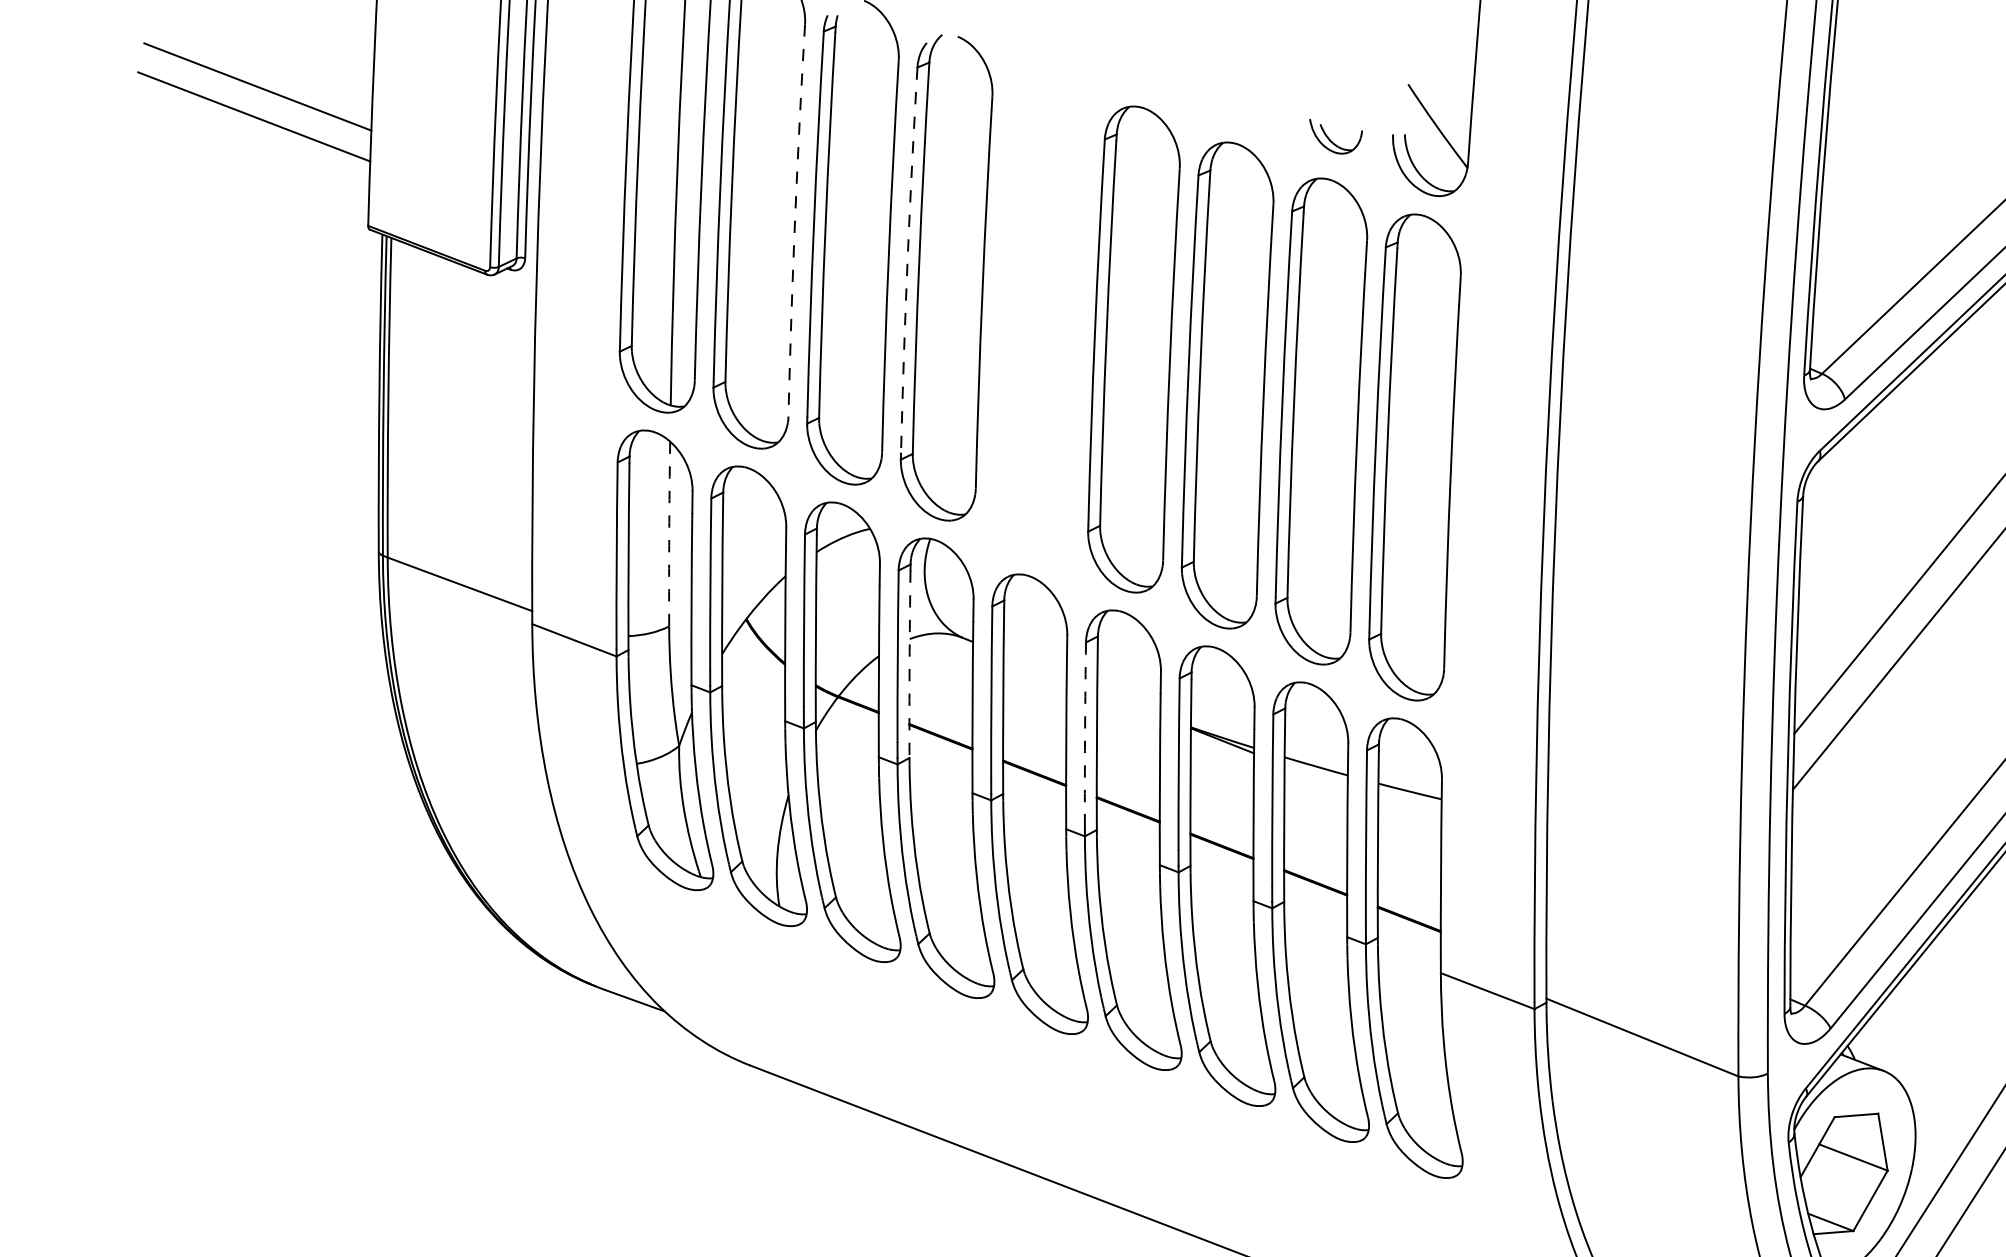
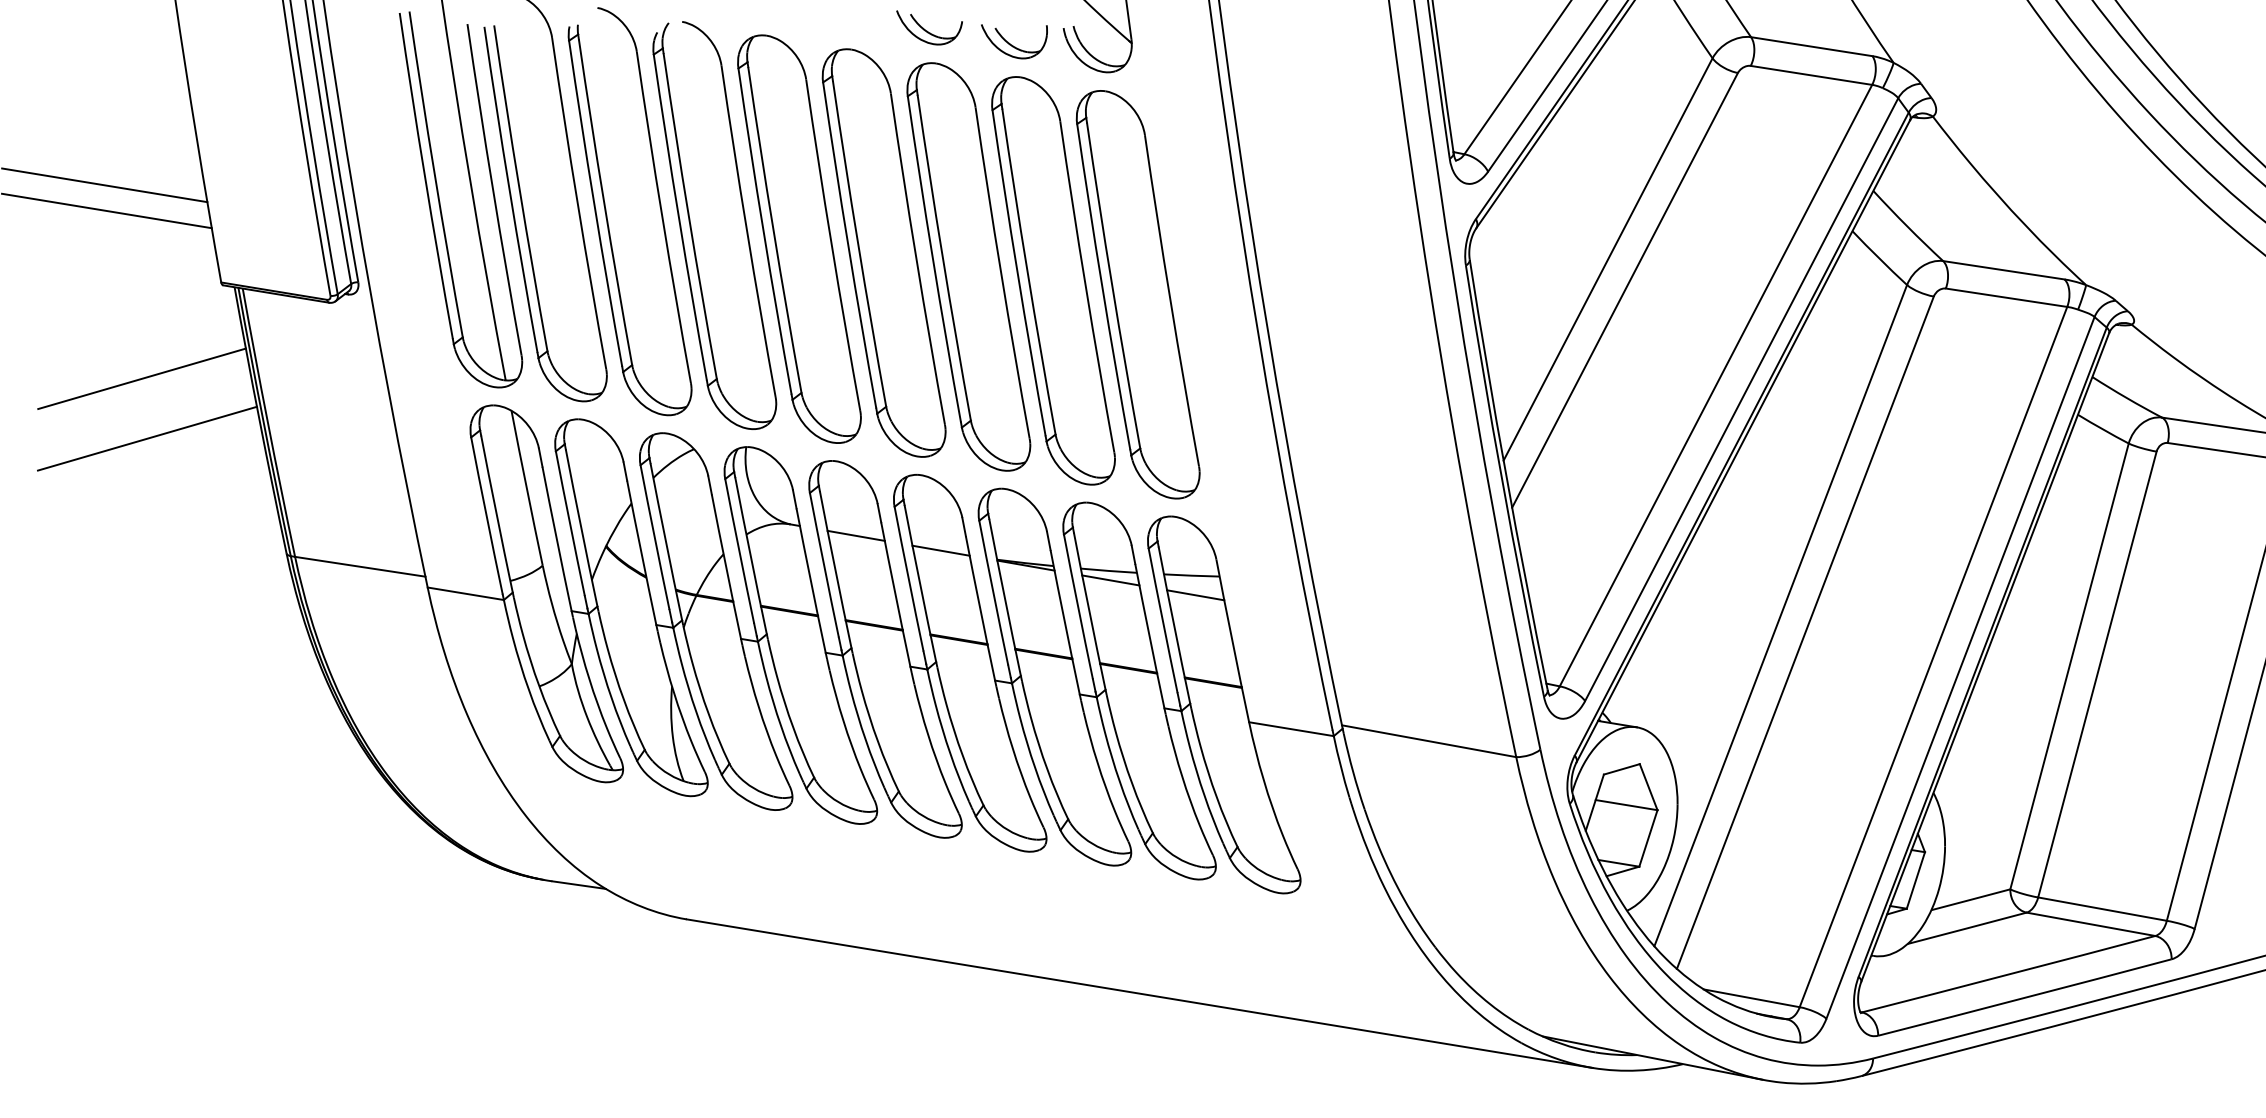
part: (1239, 101) -> (929, 27), added
part: (1333, 138) -> (1014, 41), size x1.43
arc: (794, 219) -> (577, 203), dashed -> solid
arc: (907, 259) -> (678, 217), dashed -> solid
part: (1040, 312) -> (799, 238), added
line: (254, 316) -> (141, 378), added
line: (245, 386) -> (146, 438), added
arc: (668, 534) -> (526, 488), dashed -> solid
arc: (909, 663) -> (750, 555), dashed -> solid
line: (1034, 665) -> (855, 535), added
line: (1128, 703) -> (940, 550), added
arc: (1084, 728) -> (908, 579), dashed -> solid
line: (1315, 777) -> (1110, 580), added
line: (1409, 815) -> (1195, 595), added

